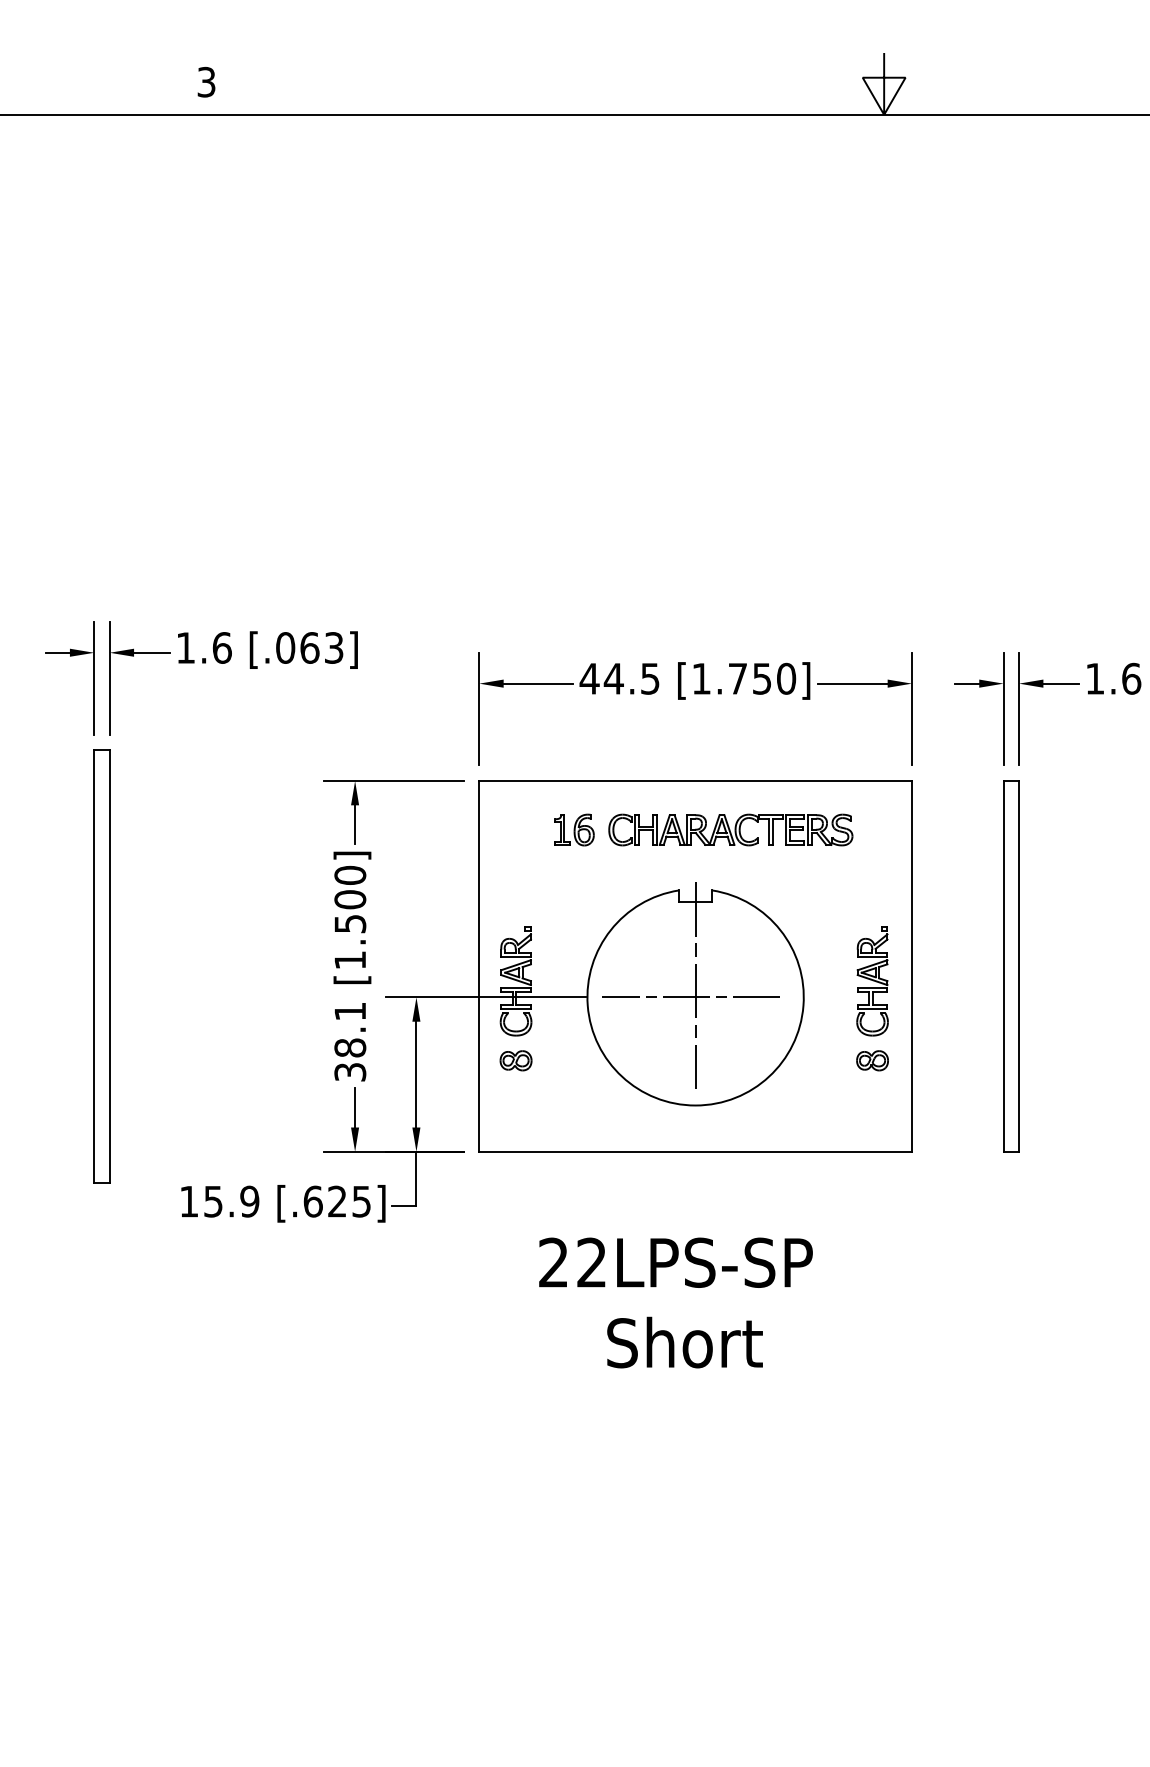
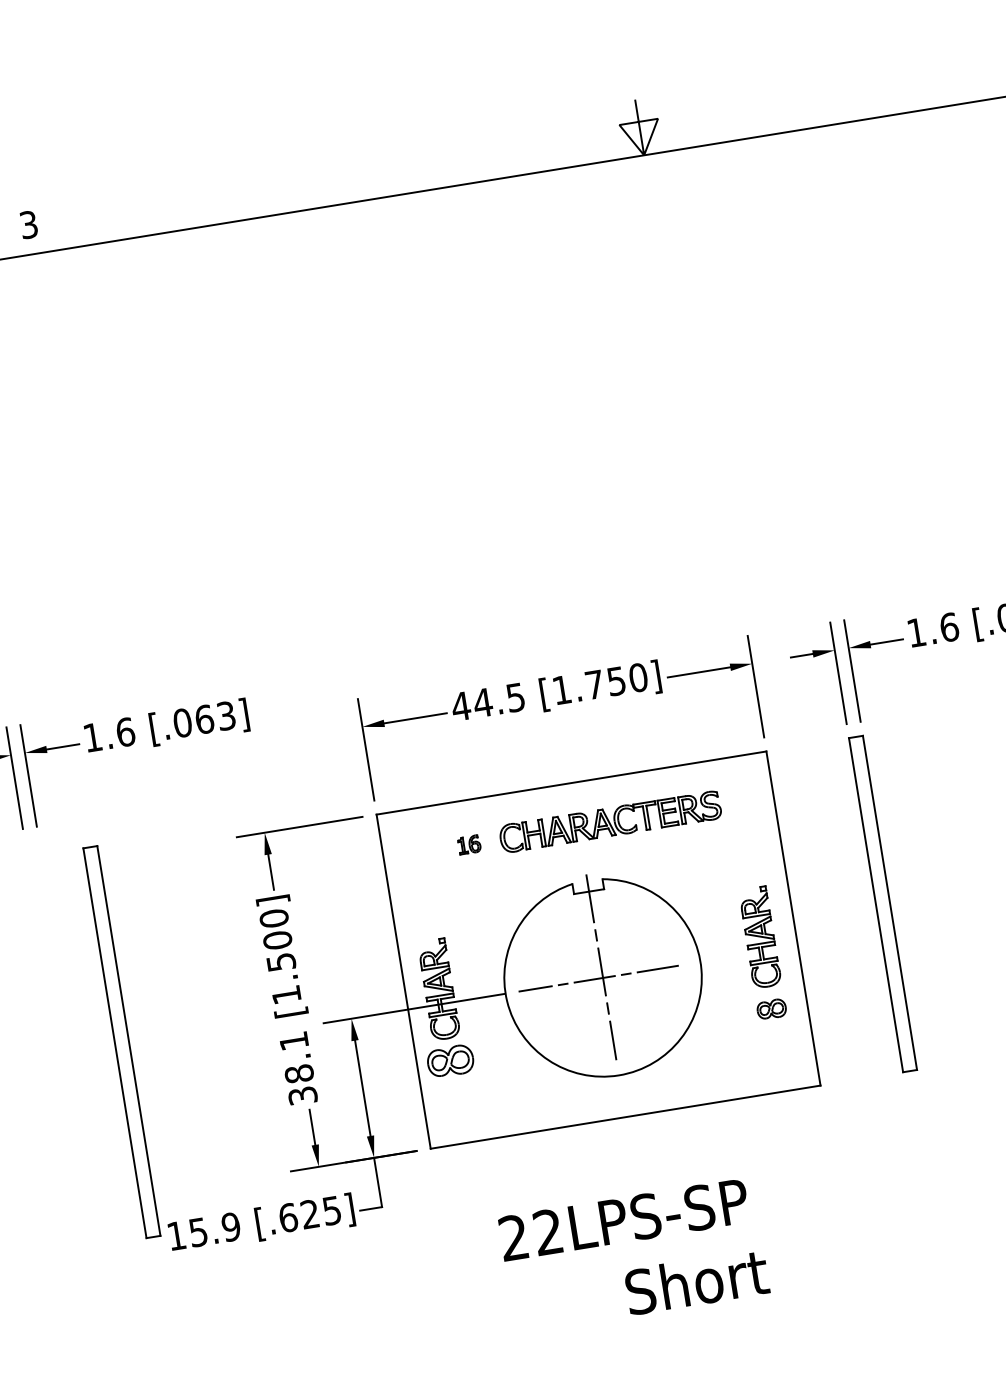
part: (574, 829) -> (469, 844), size x0.6
part: (101, 966) -> (121, 1042), moved
part: (515, 1060) -> (450, 1061), size x1.6
text: (684, 1342) -> (696, 1281), moved

